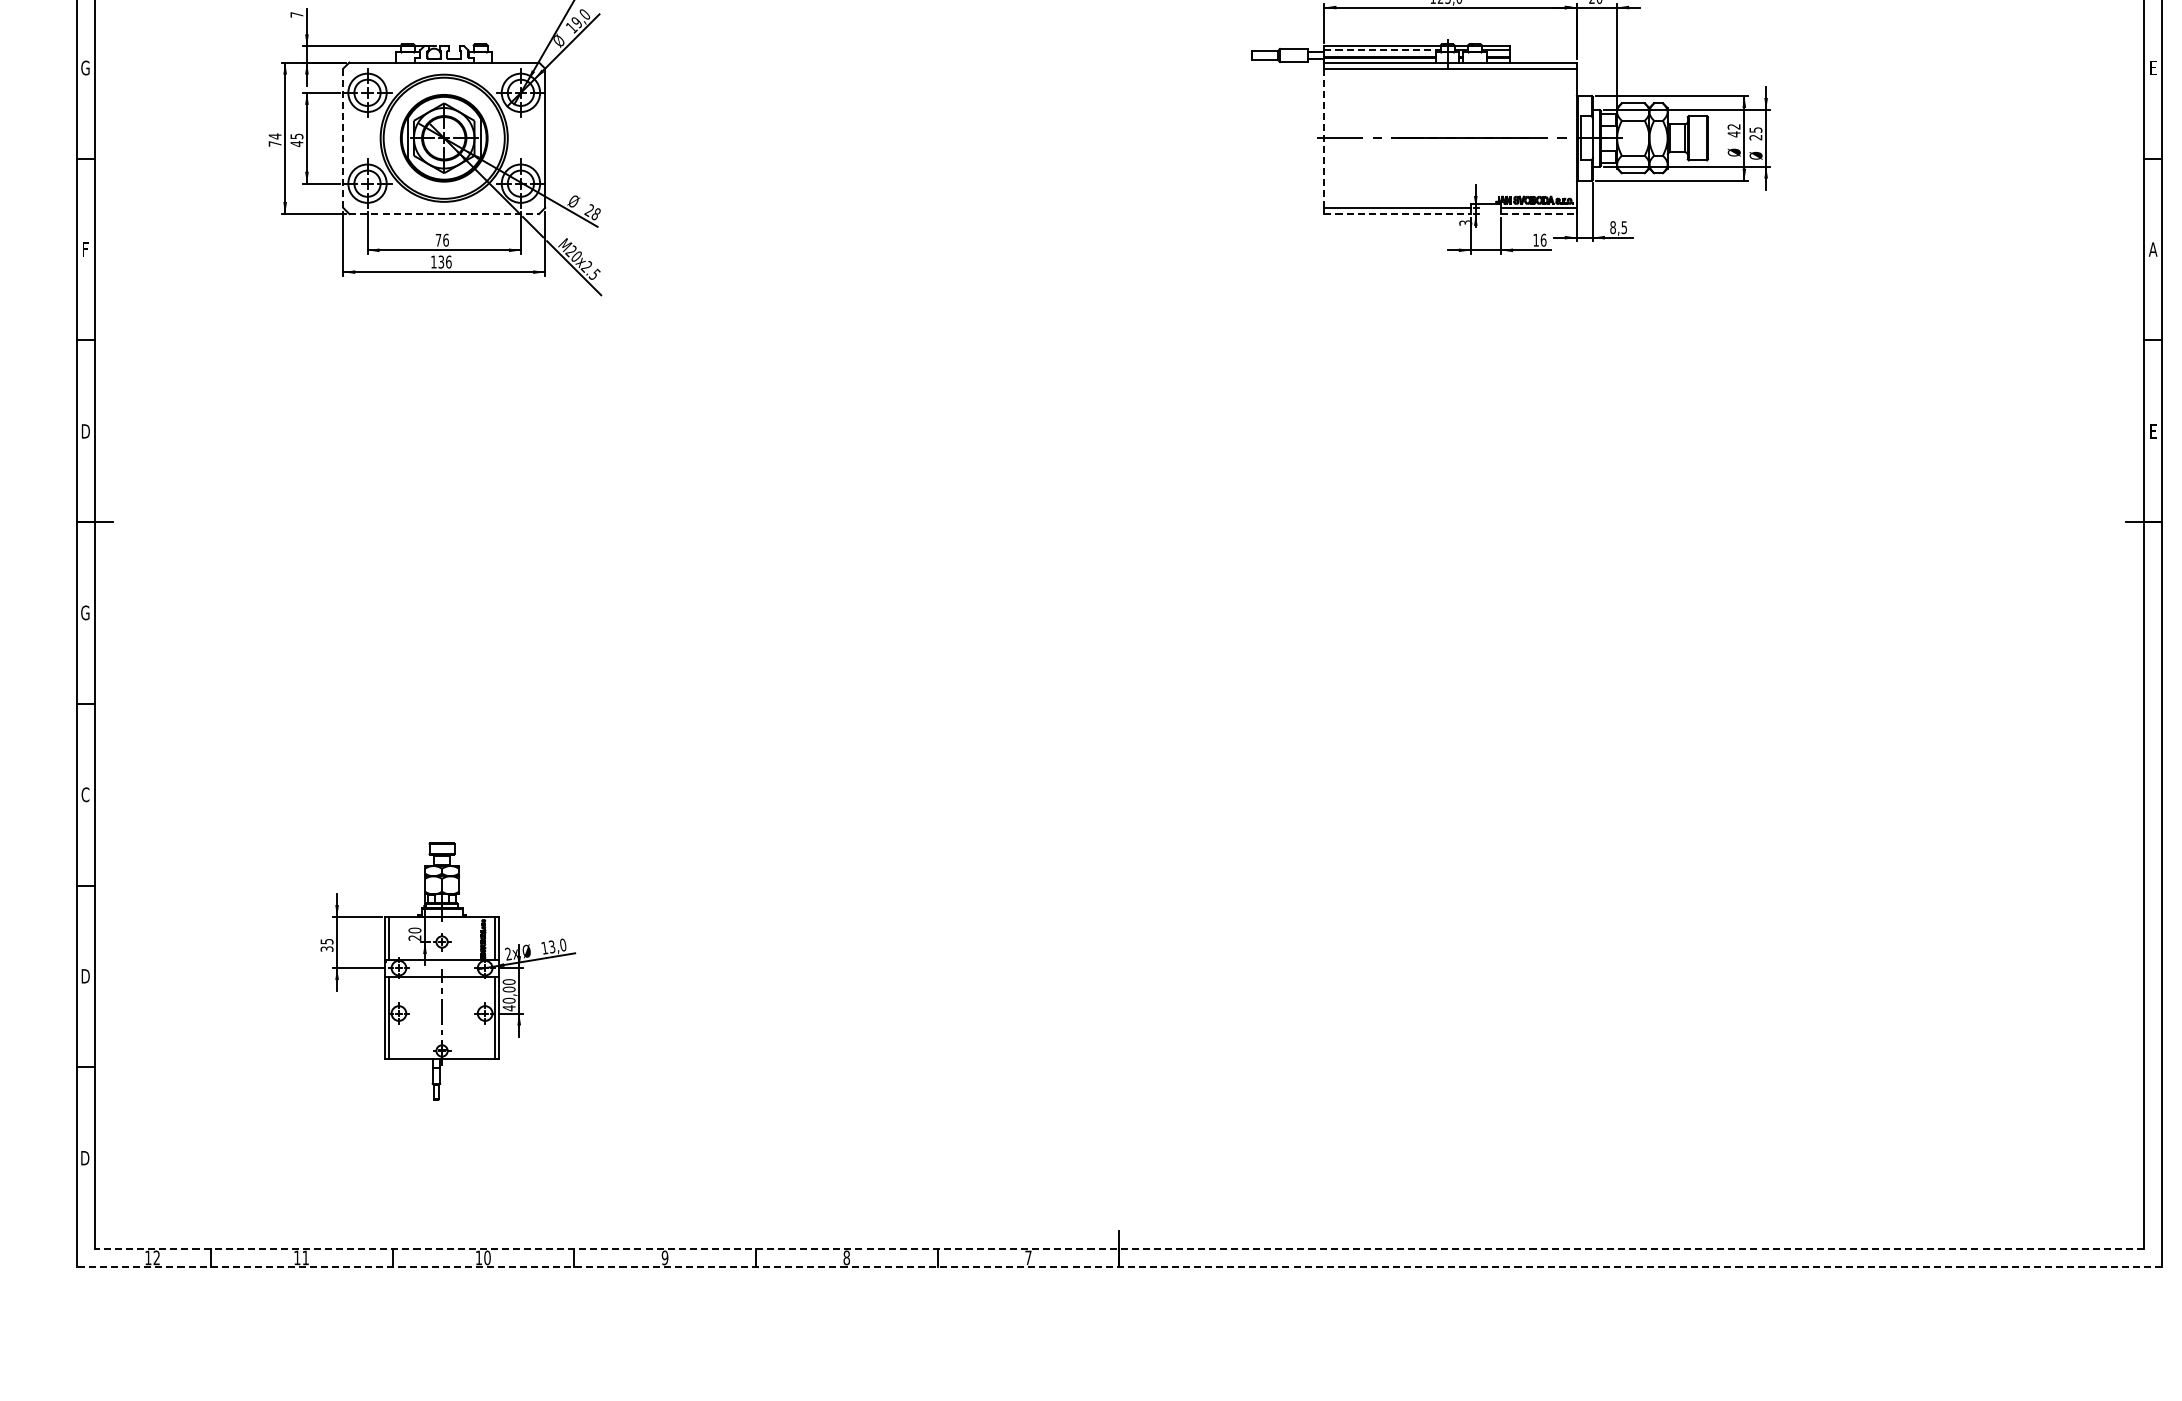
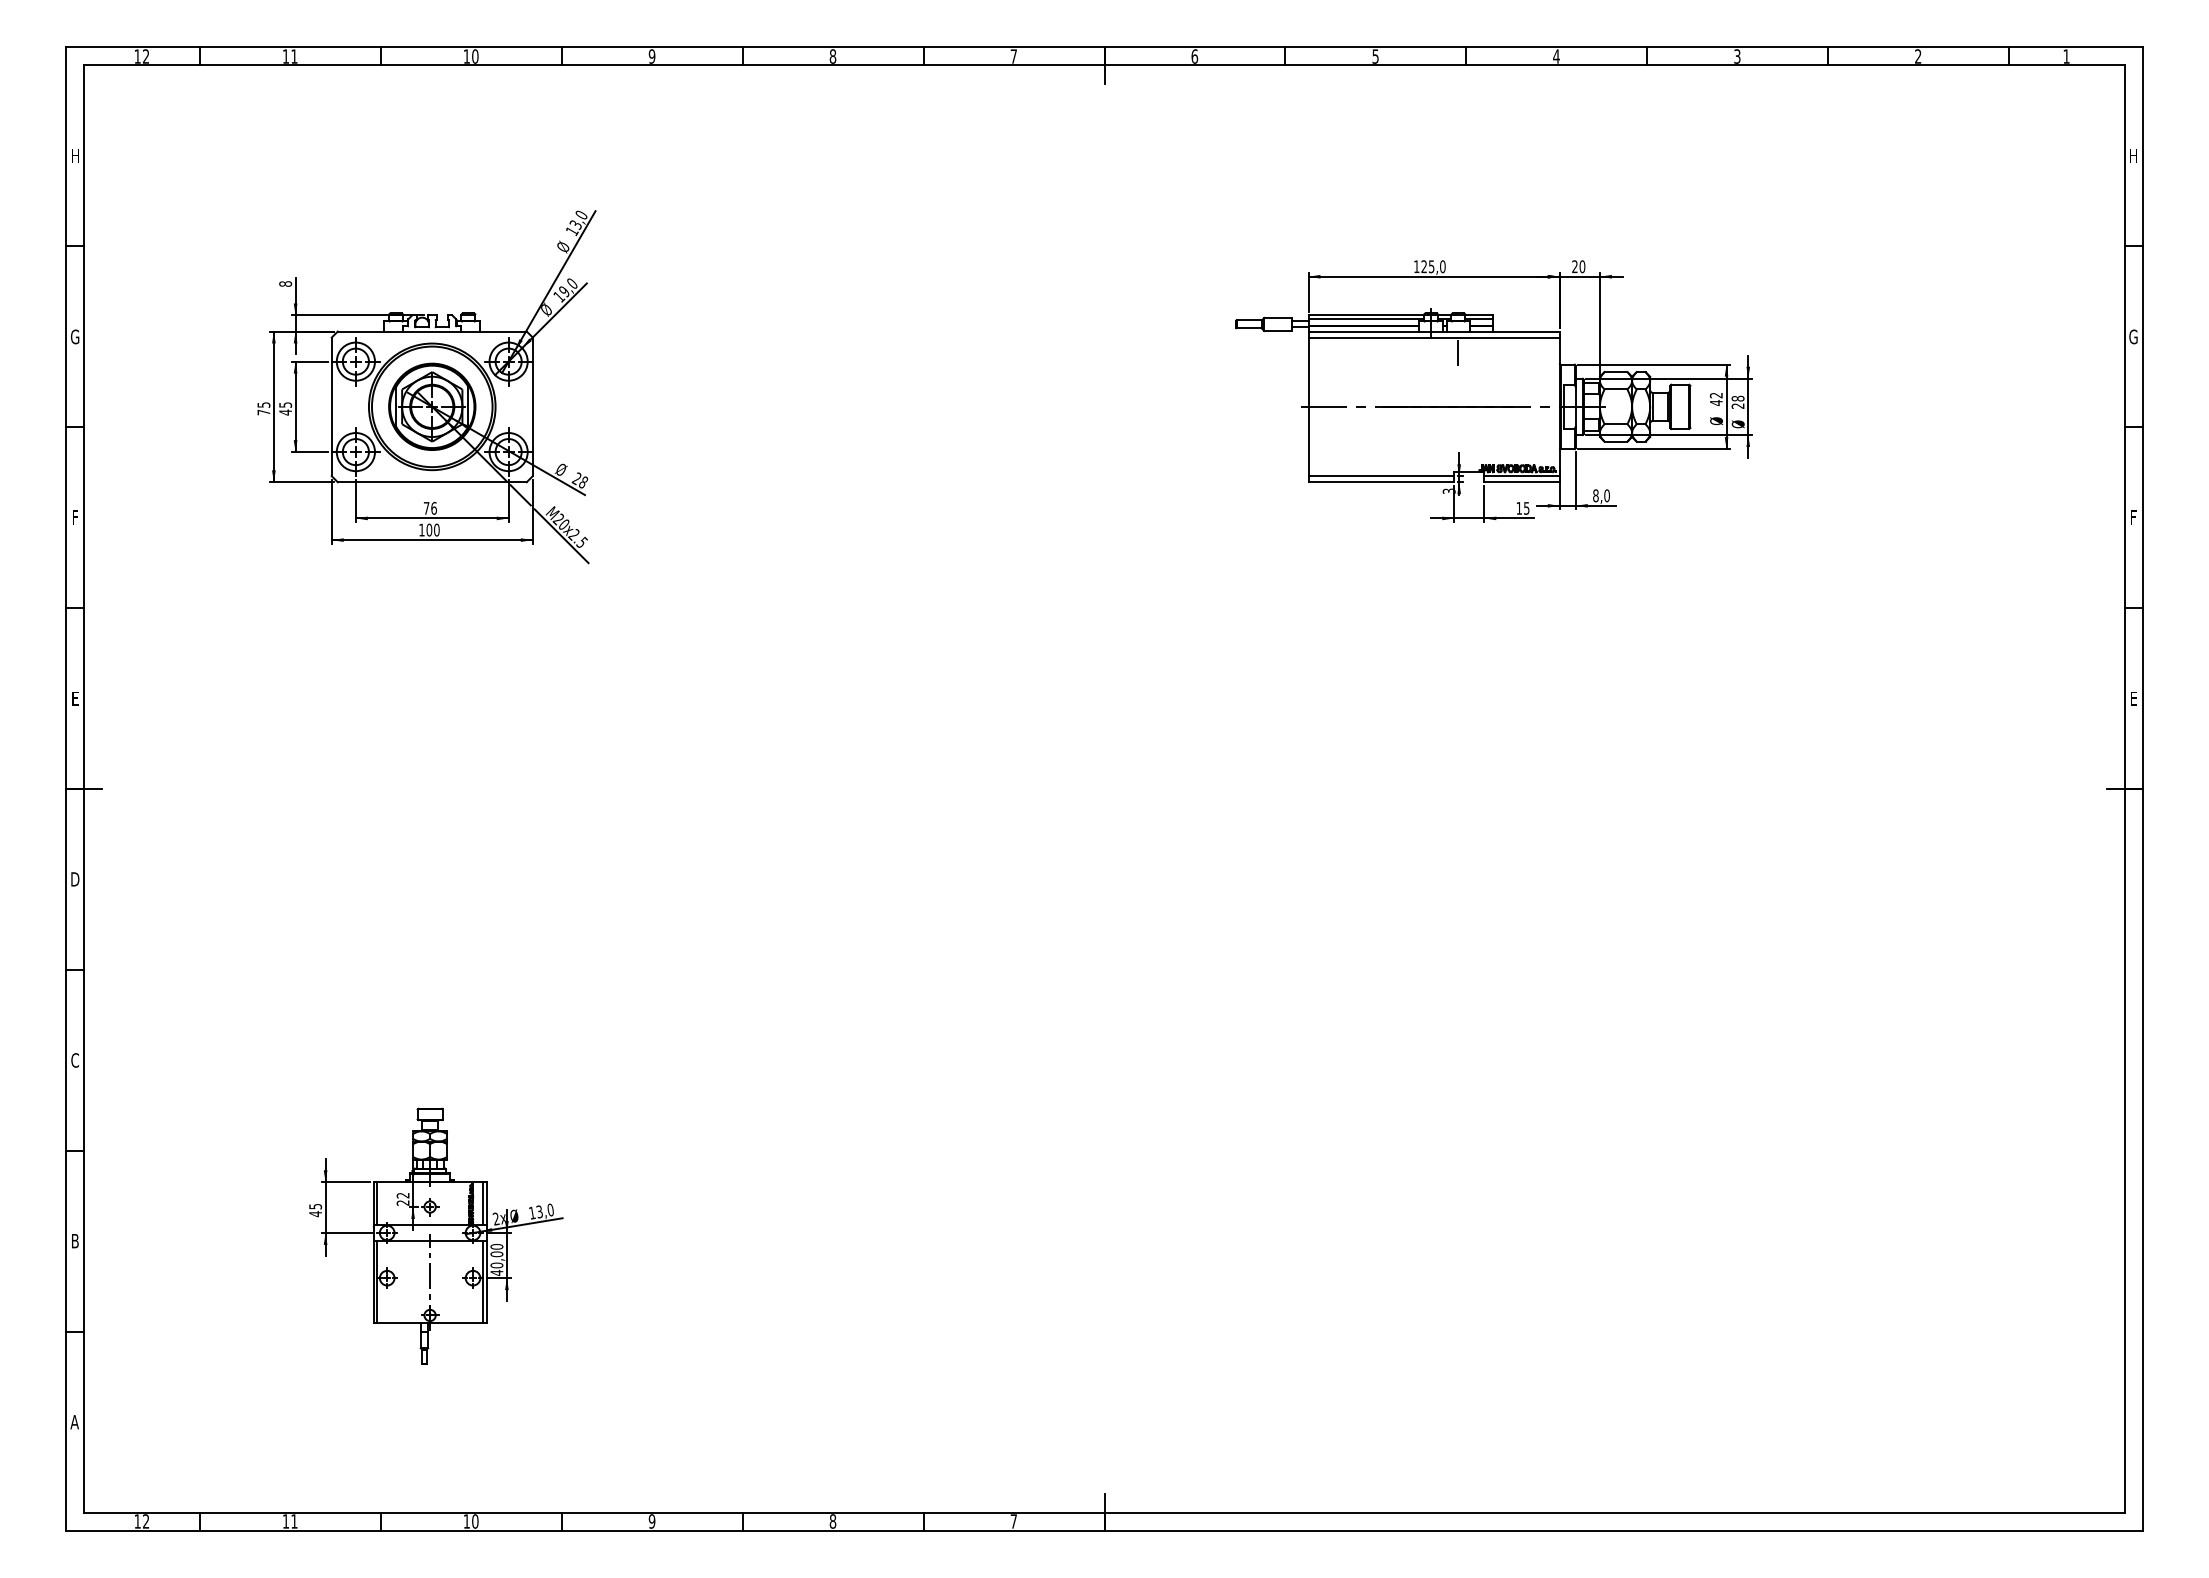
text: (296, 14) -> (285, 283), 7 -> 8
line: (1382, 50) -> (1366, 319), dashed -> solid
text: (2153, 67) -> (2133, 336), E -> G
line: (1475, 83) -> (1458, 352), added
text: (1755, 129) -> (1737, 398), 25 -> 28
text: (274, 136) -> (263, 405), 74 -> 75
line: (343, 138) -> (331, 407), dashed -> solid
line: (1324, 138) -> (1308, 407), dashed -> solid
line: (444, 214) -> (432, 482), dashed -> solid
line: (1397, 214) -> (1381, 482), dashed -> solid
line: (1539, 214) -> (1522, 482), dashed -> solid
text: (1623, 227) -> (1606, 495), 8,5 -> 8,0
text: (1543, 239) -> (1526, 507), 16 -> 15
text: (2153, 249) -> (2133, 517), A -> F
text: (444, 261) -> (432, 529), 136 -> 100
text: (85, 431) -> (75, 698), D -> E
text: (84, 613) -> (74, 879), G -> D
text: (414, 930) -> (402, 1195), 20 -> 22
text: (326, 949) -> (315, 1214), 35 -> 45
text: (85, 976) -> (75, 1241), D -> B
text: (84, 1158) -> (74, 1422), D -> A
line: (1119, 1248) -> (1104, 1512), dashed -> solid
line: (1119, 1266) -> (1104, 1530), dashed -> solid

